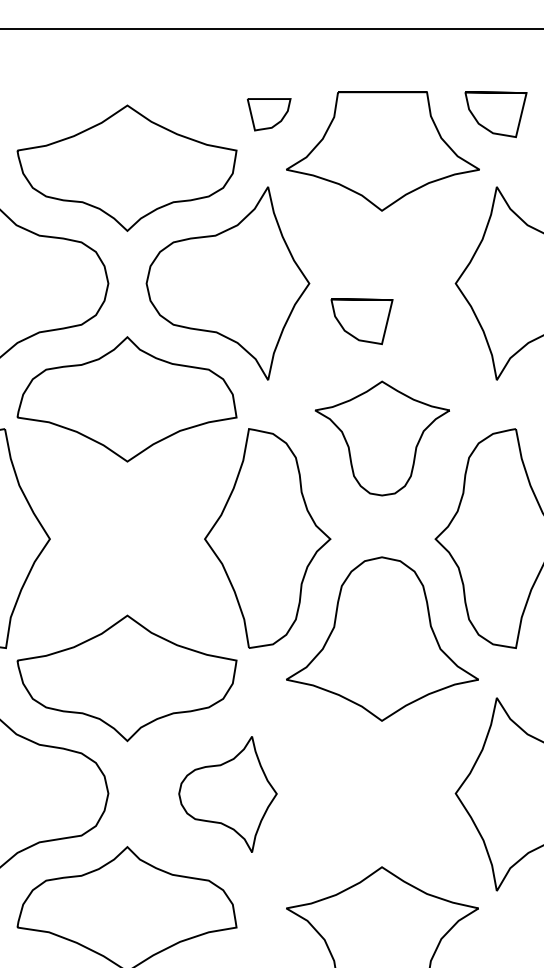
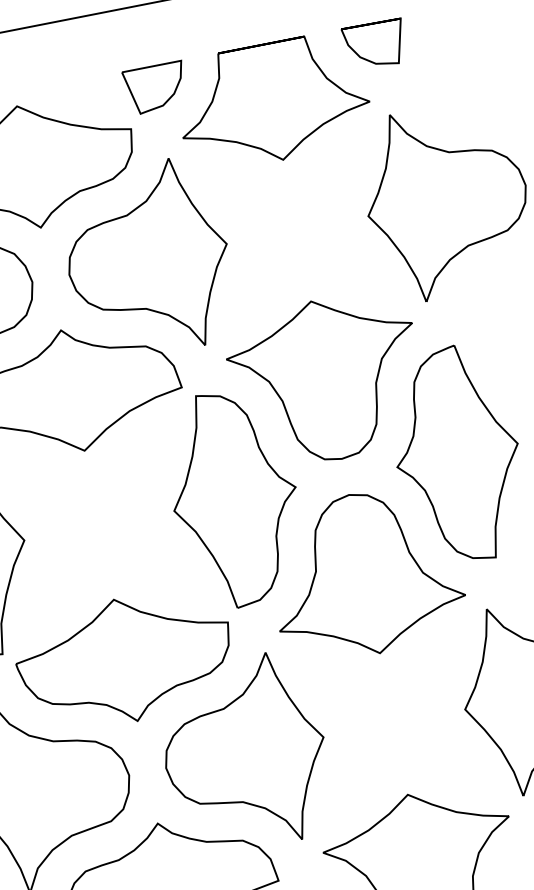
part: (268, 114) -> (155, 88), size x1.43
part: (361, 321) -> (284, 270), removed
part: (382, 438) -> (326, 380), size x1.43
part: (227, 794) -> (244, 753), size x1.67

